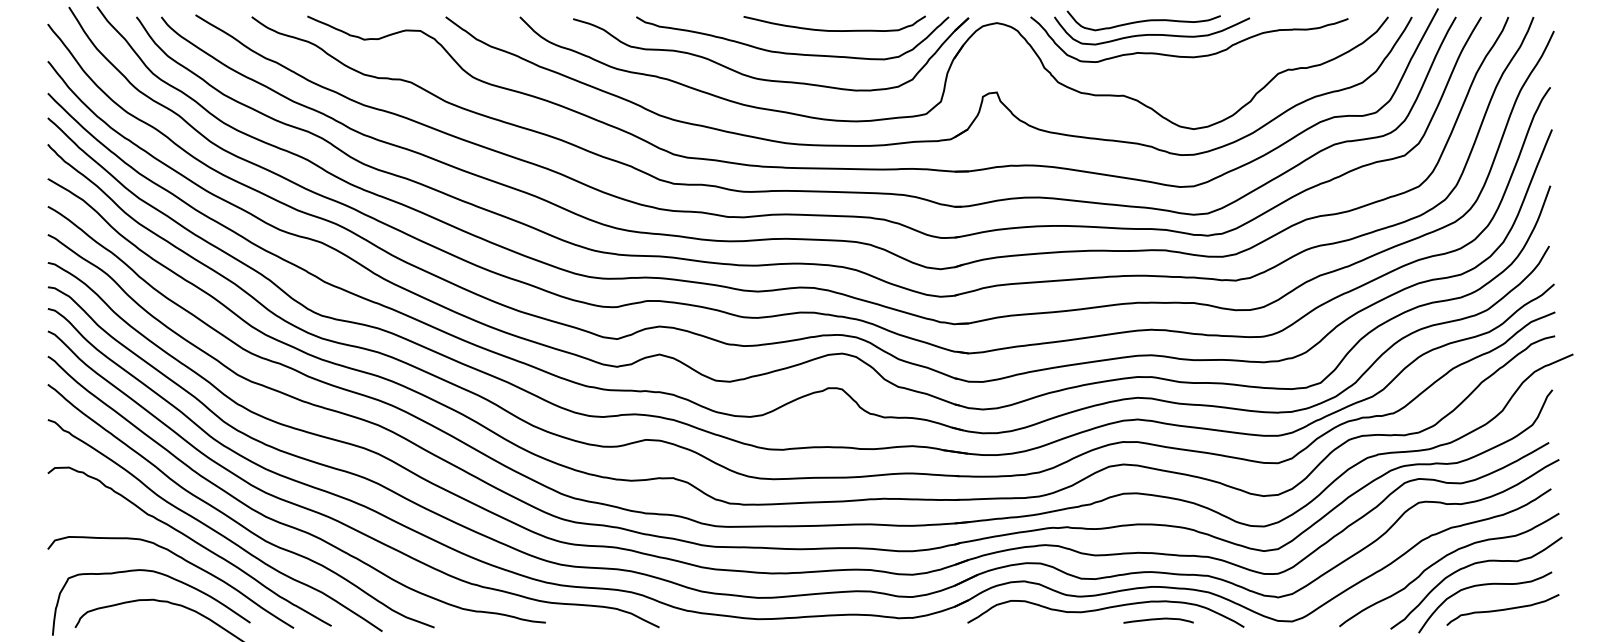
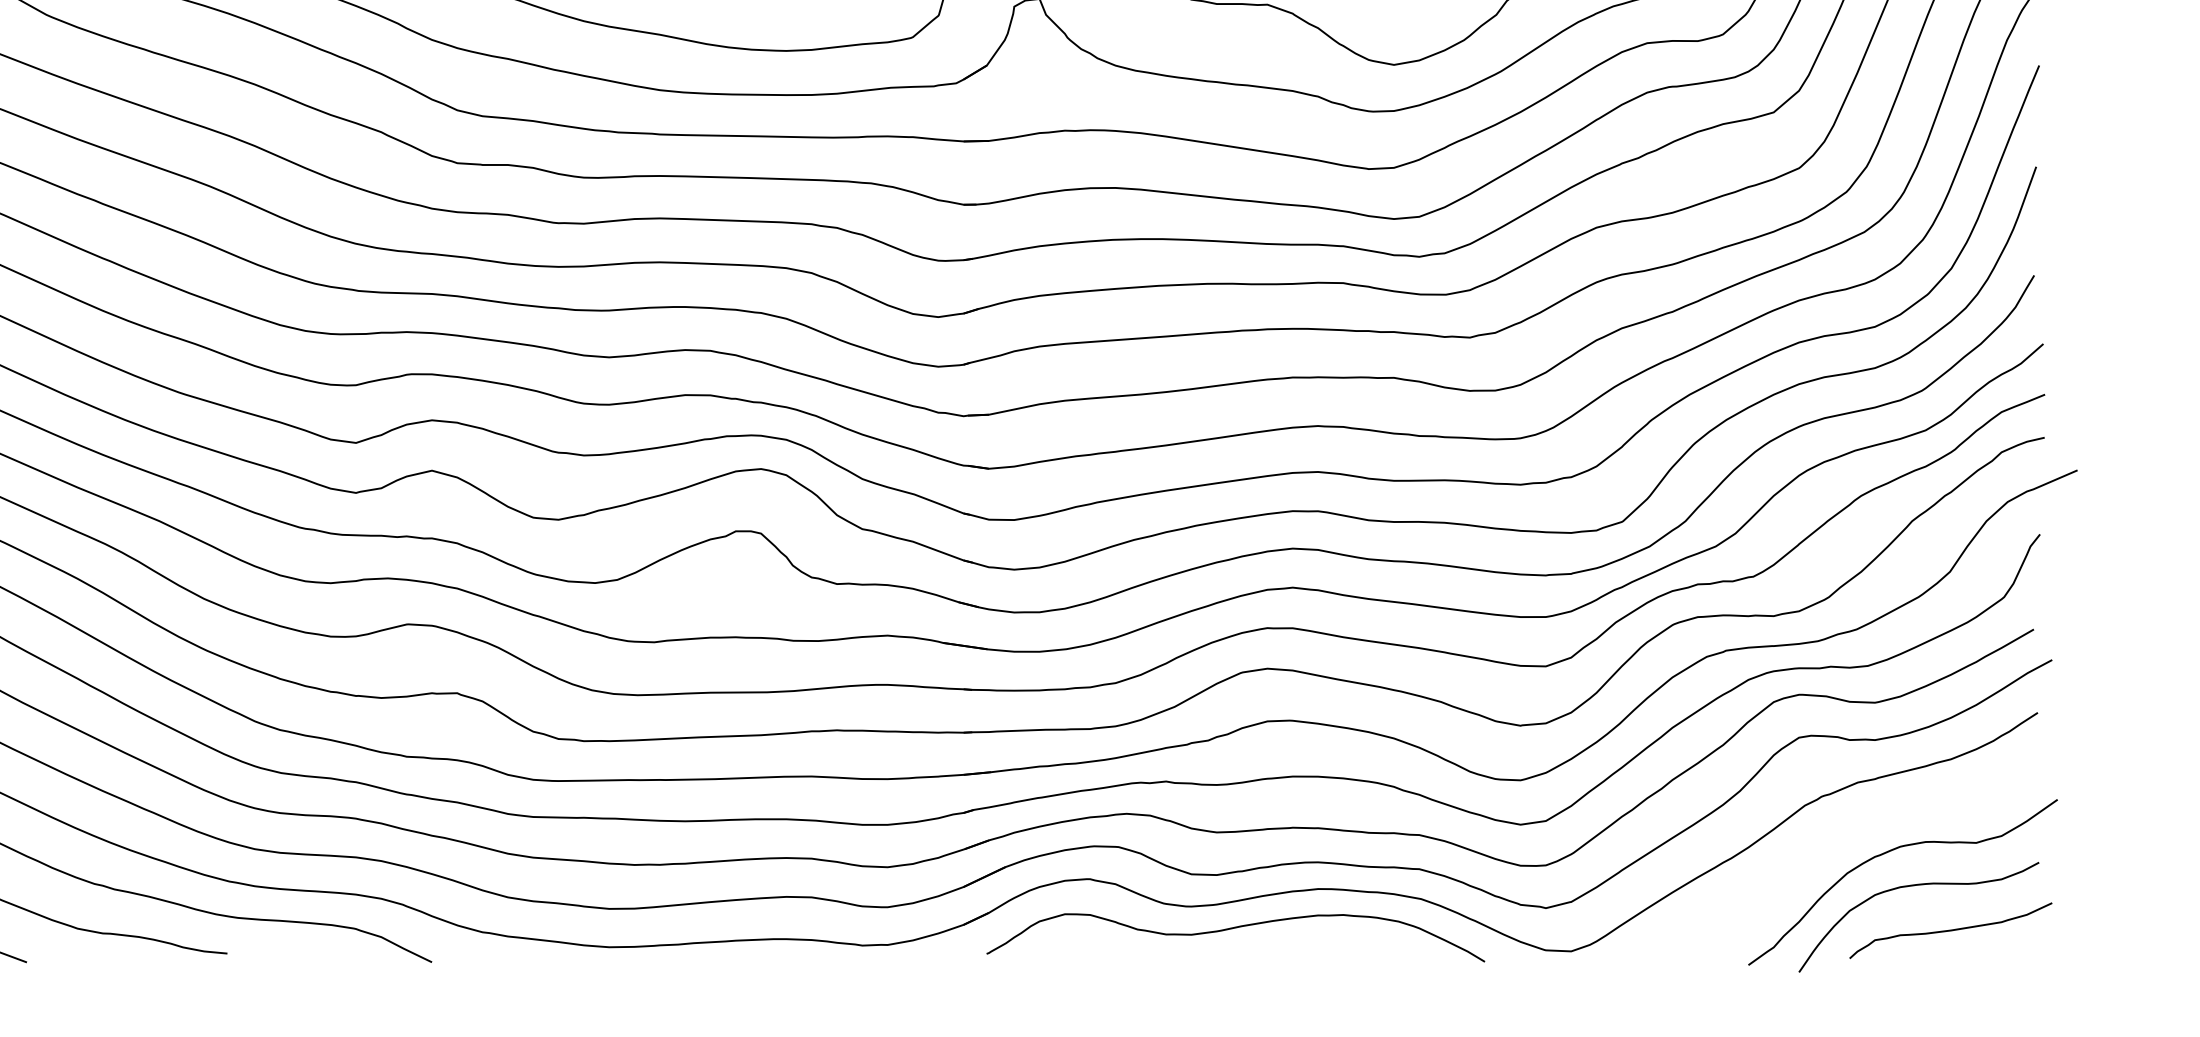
curve: (1441, 560) -> (1840, 841), removed
curve: (1158, 619) -> (1330, 947), removed

